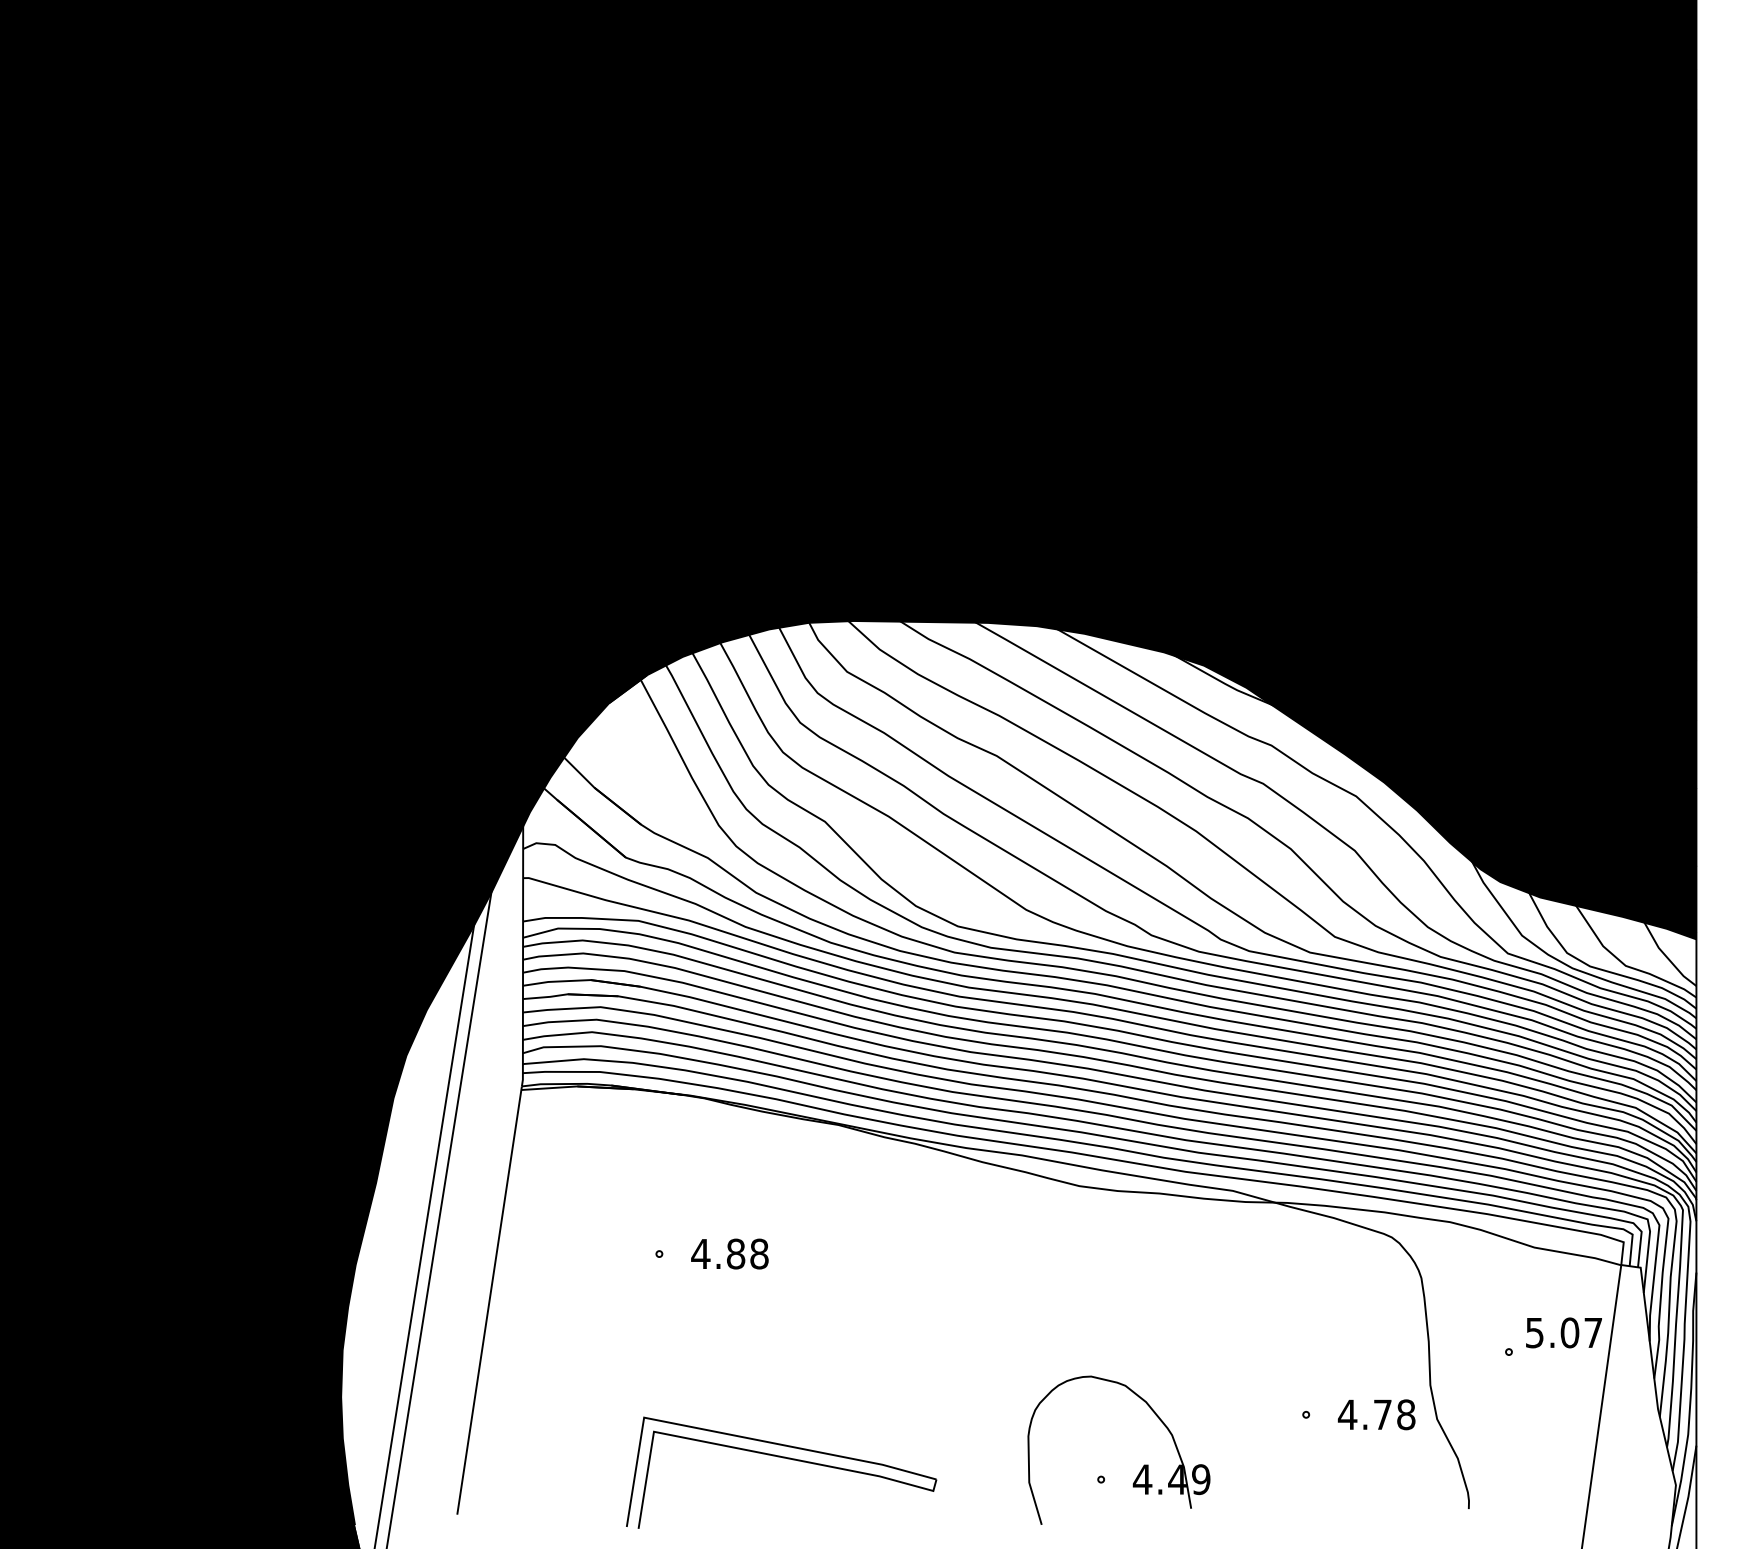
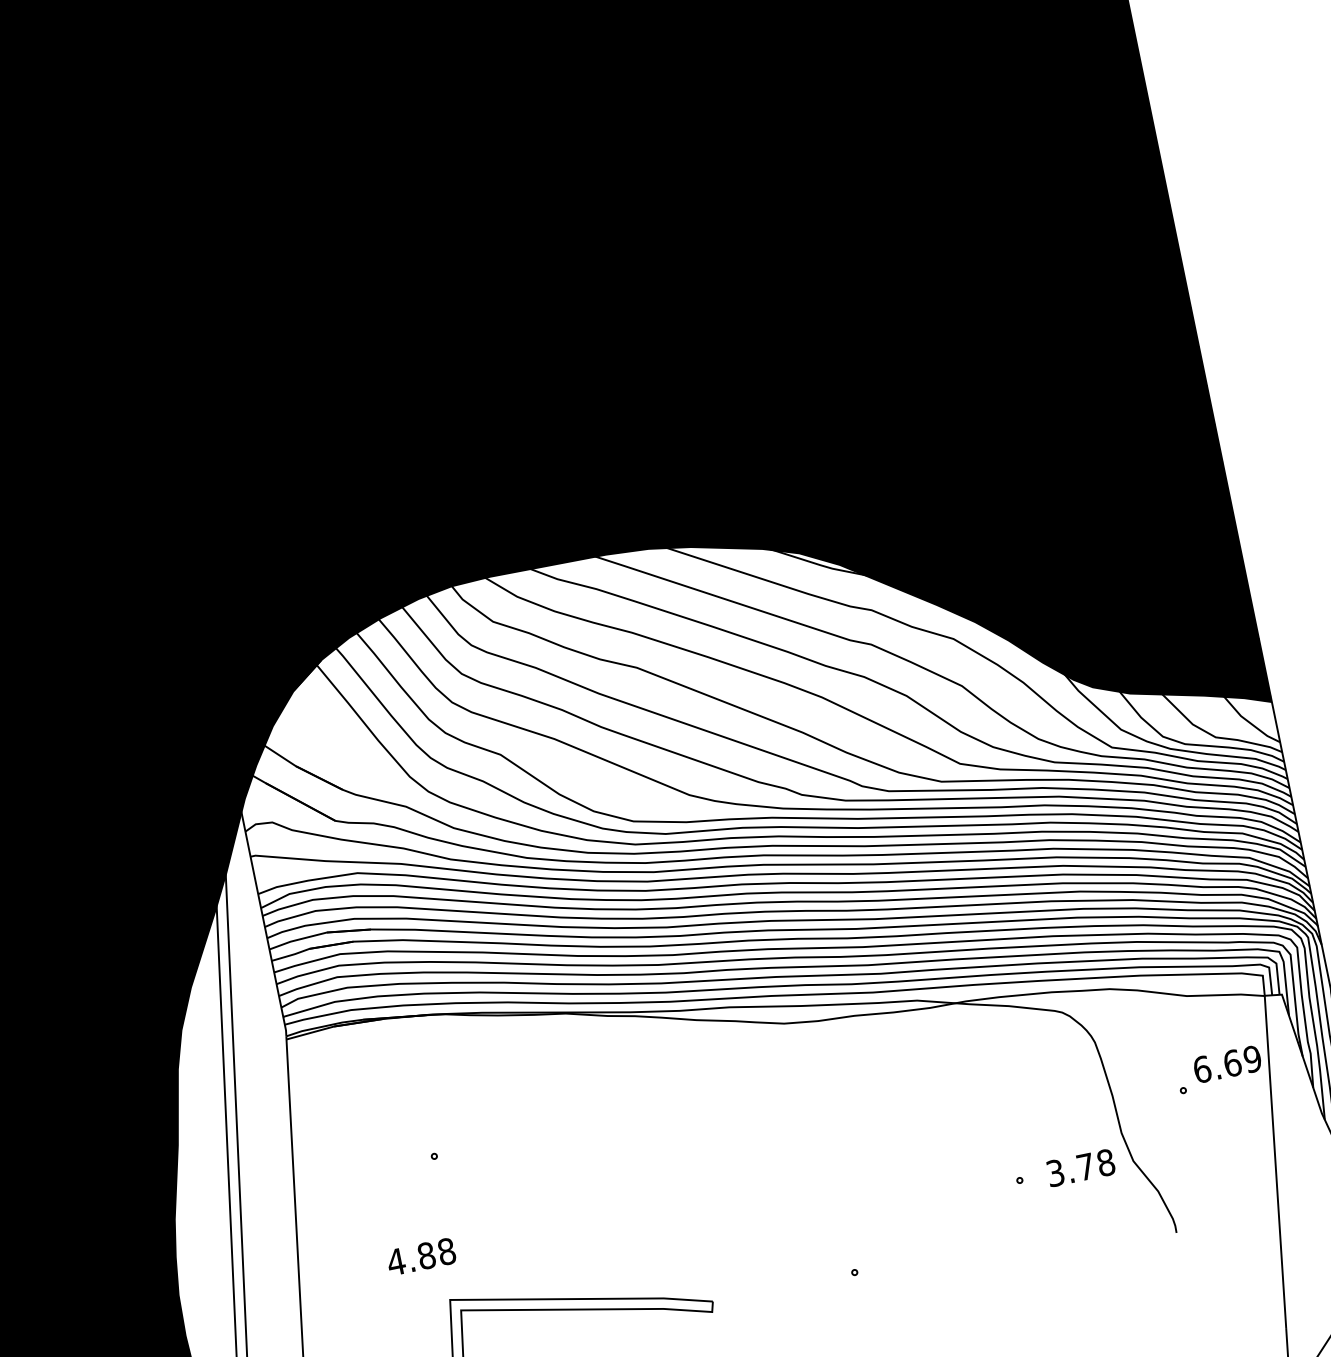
text: (729, 1253) -> (420, 1256), moved
text: (1563, 1332) -> (1226, 1064), 5.07 -> 6.69
text: (1347, 1414) -> (1055, 1172), 4.78 -> 3.78
part: (1143, 1465) -> (888, 1252), removed

